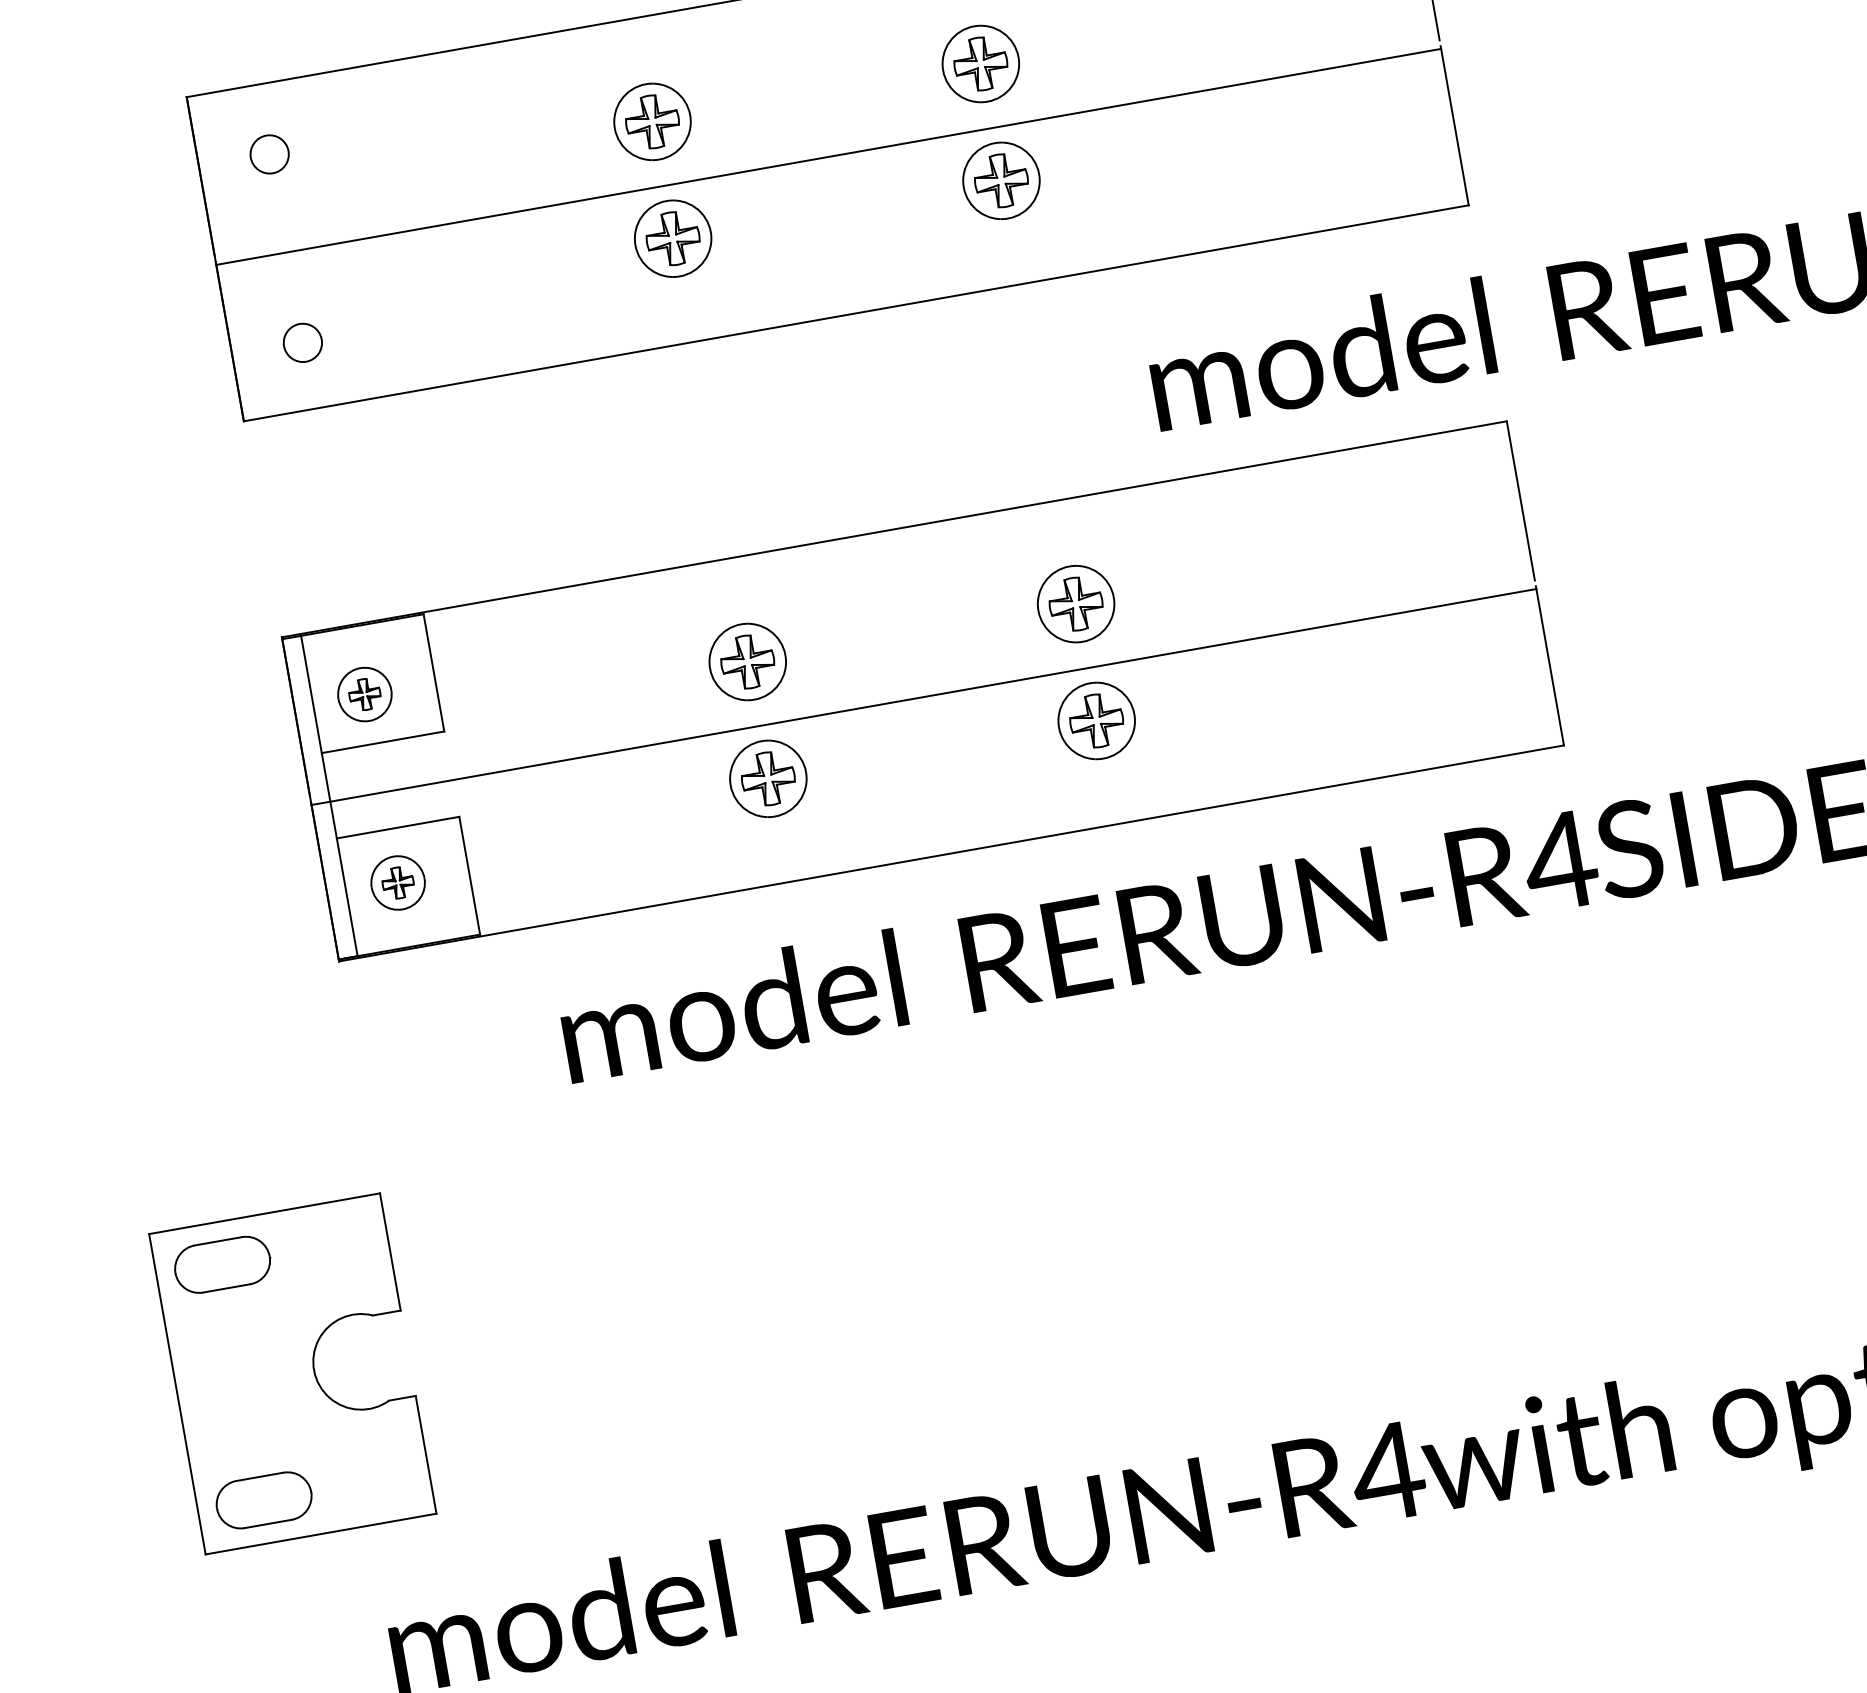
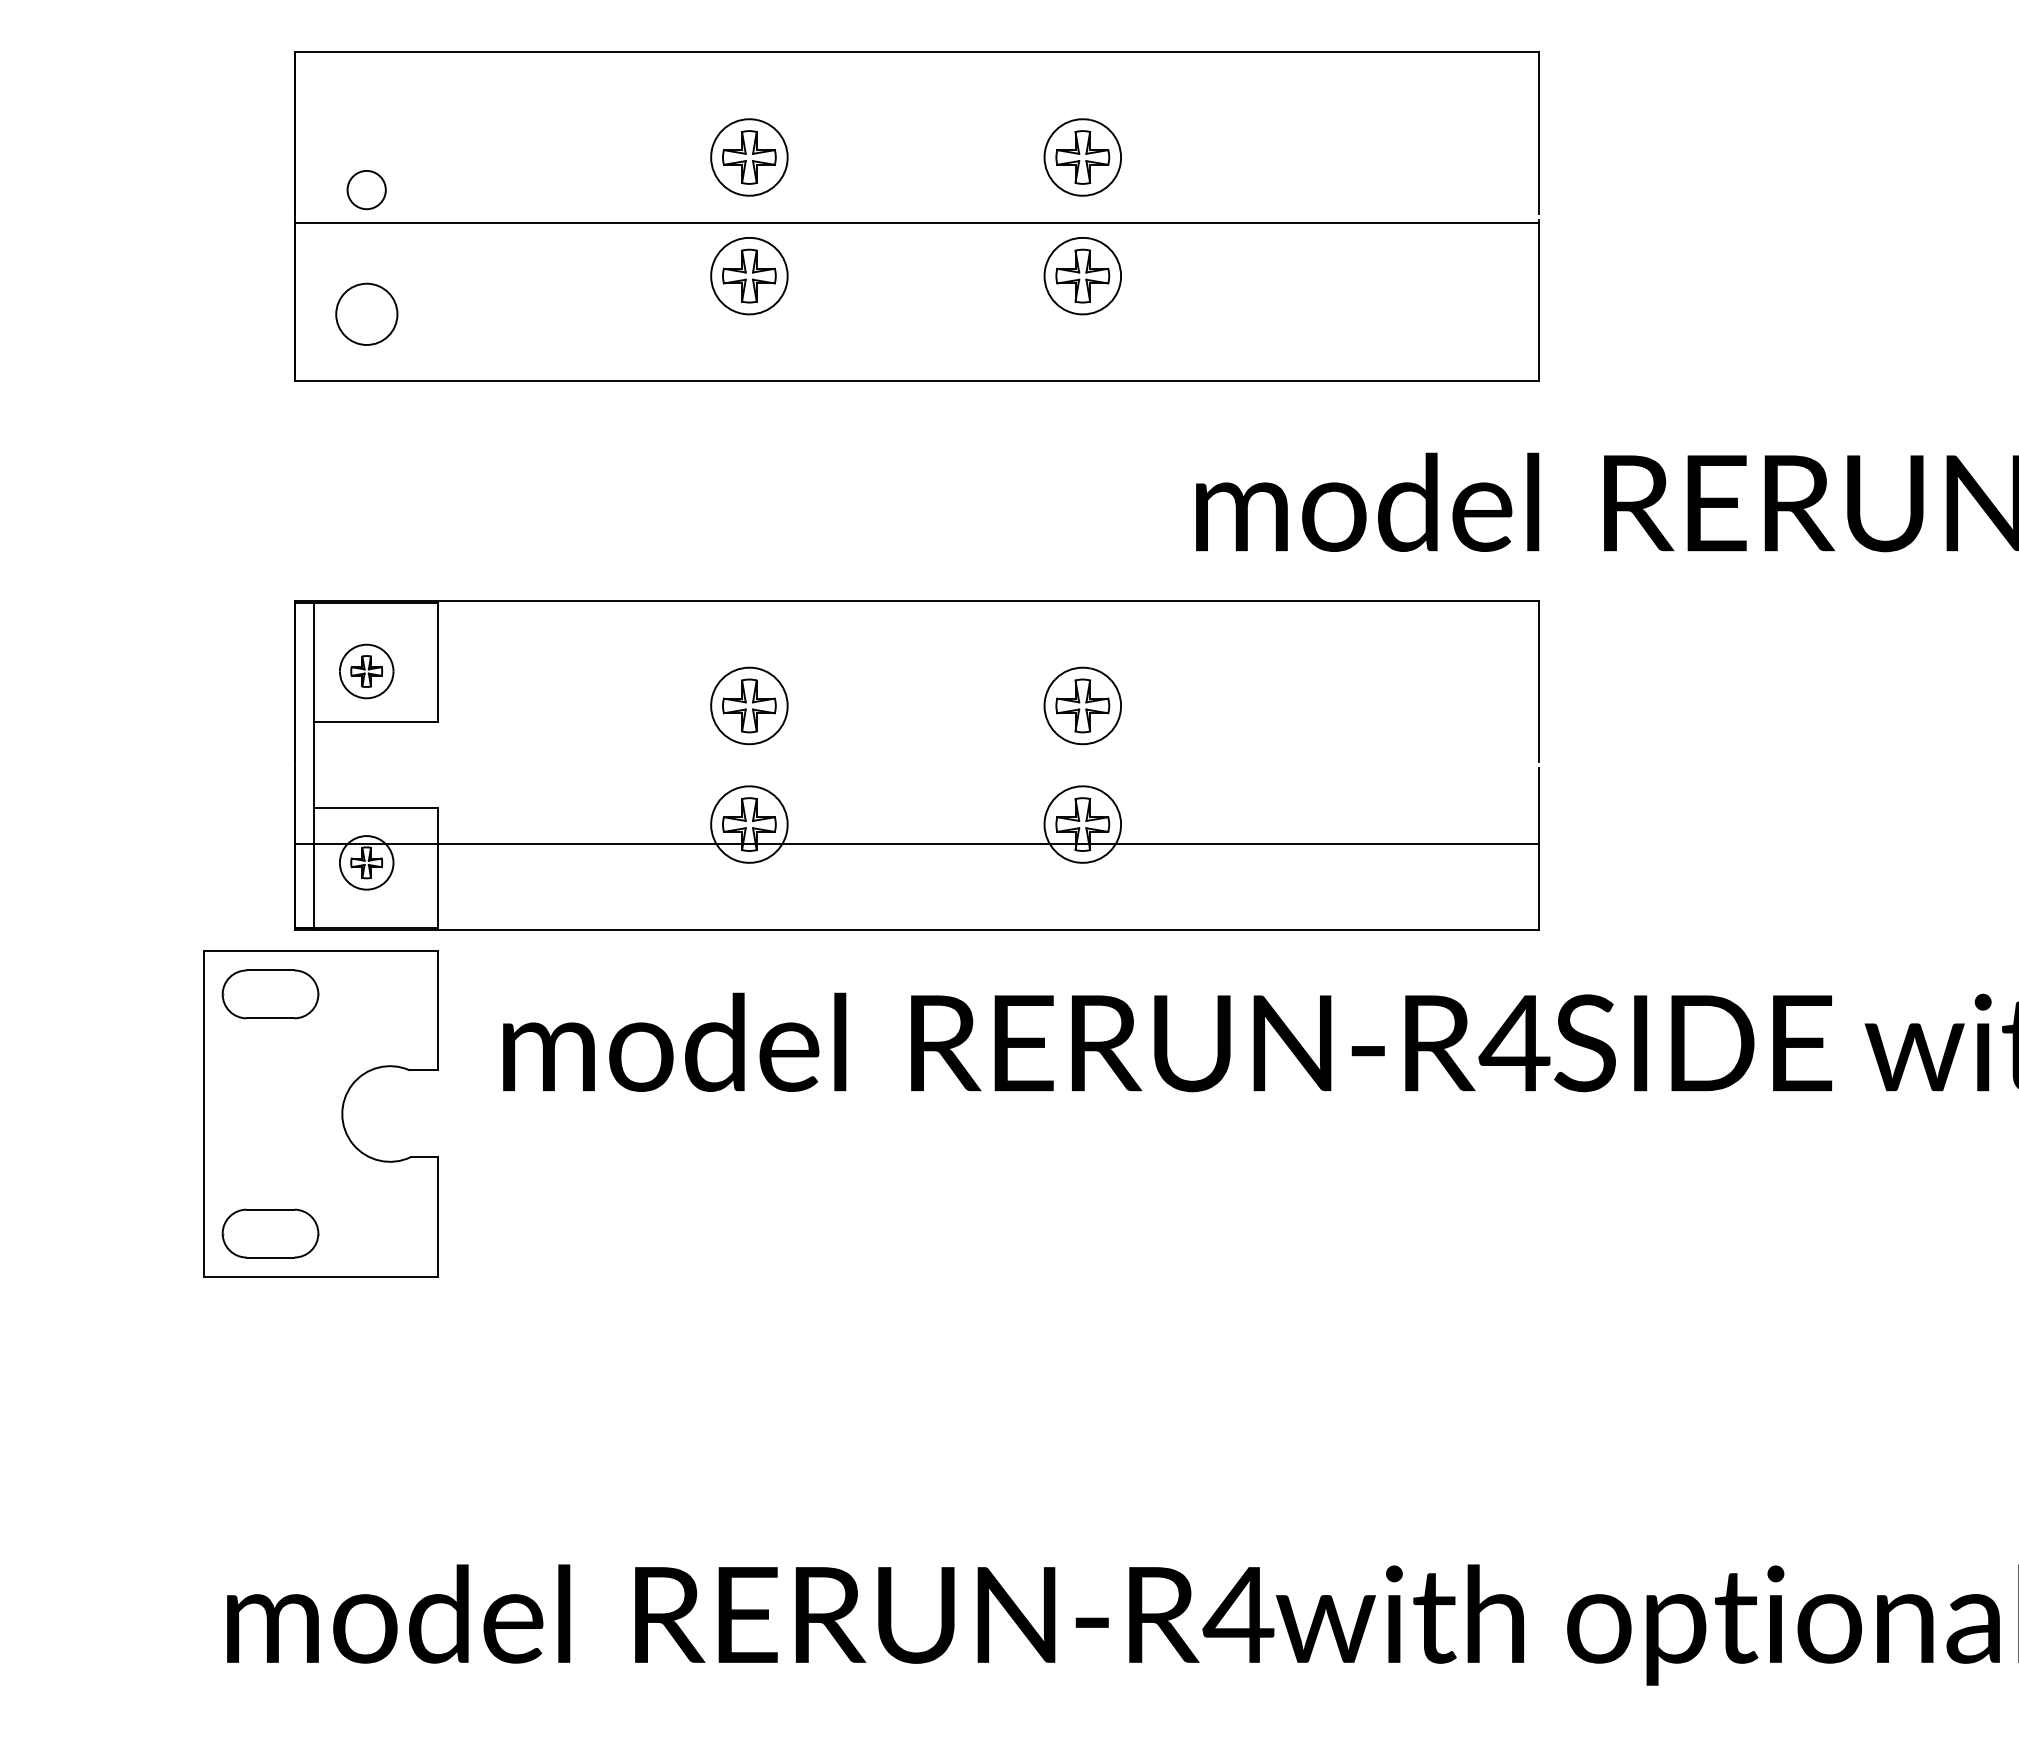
circle: (269, 154) -> (366, 190), moved
circle: (302, 343) -> (366, 314), size x1.6
line: (923, 697) -> (916, 844), moved
part: (292, 1373) -> (320, 1113), moved

